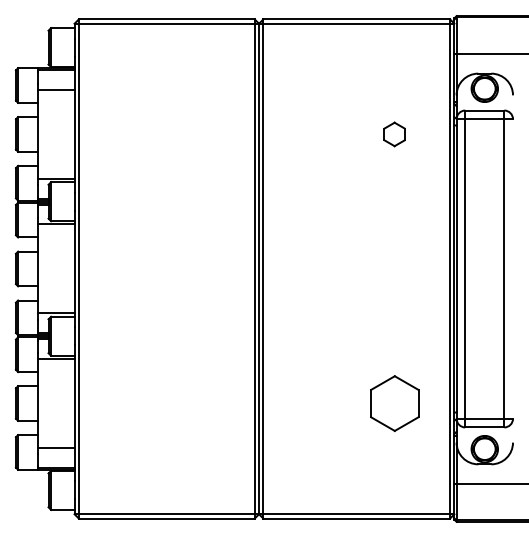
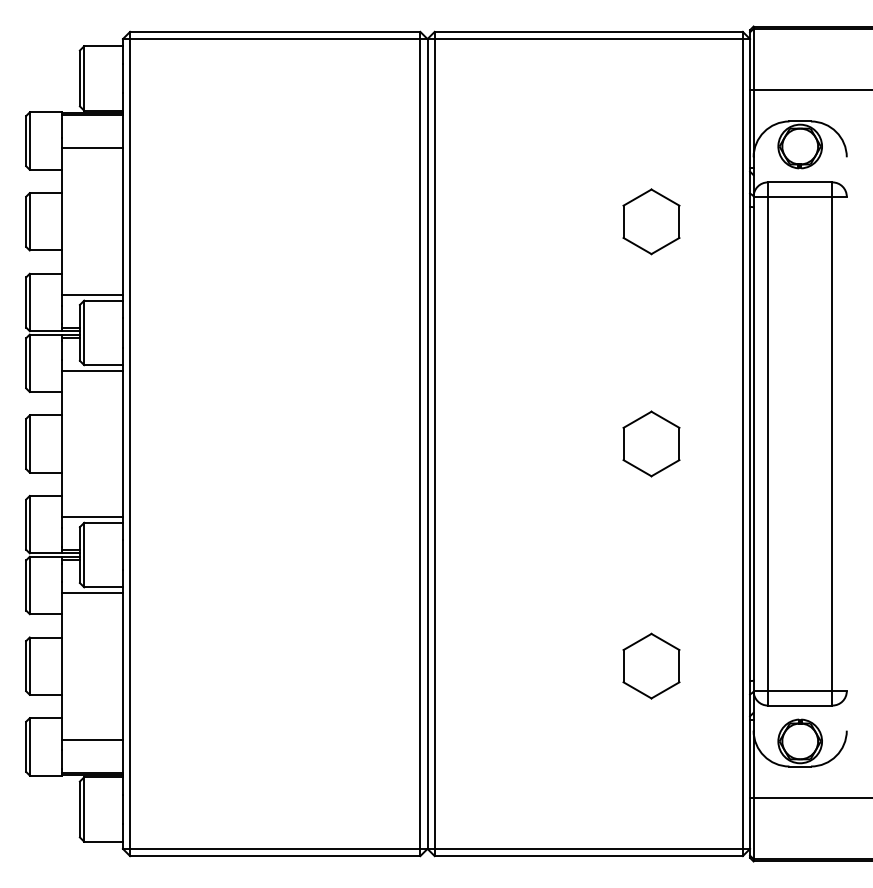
part: (394, 134) -> (651, 221), size x1.67
part: (394, 268) -> (651, 443), added
part: (394, 403) -> (651, 666), size x0.71

